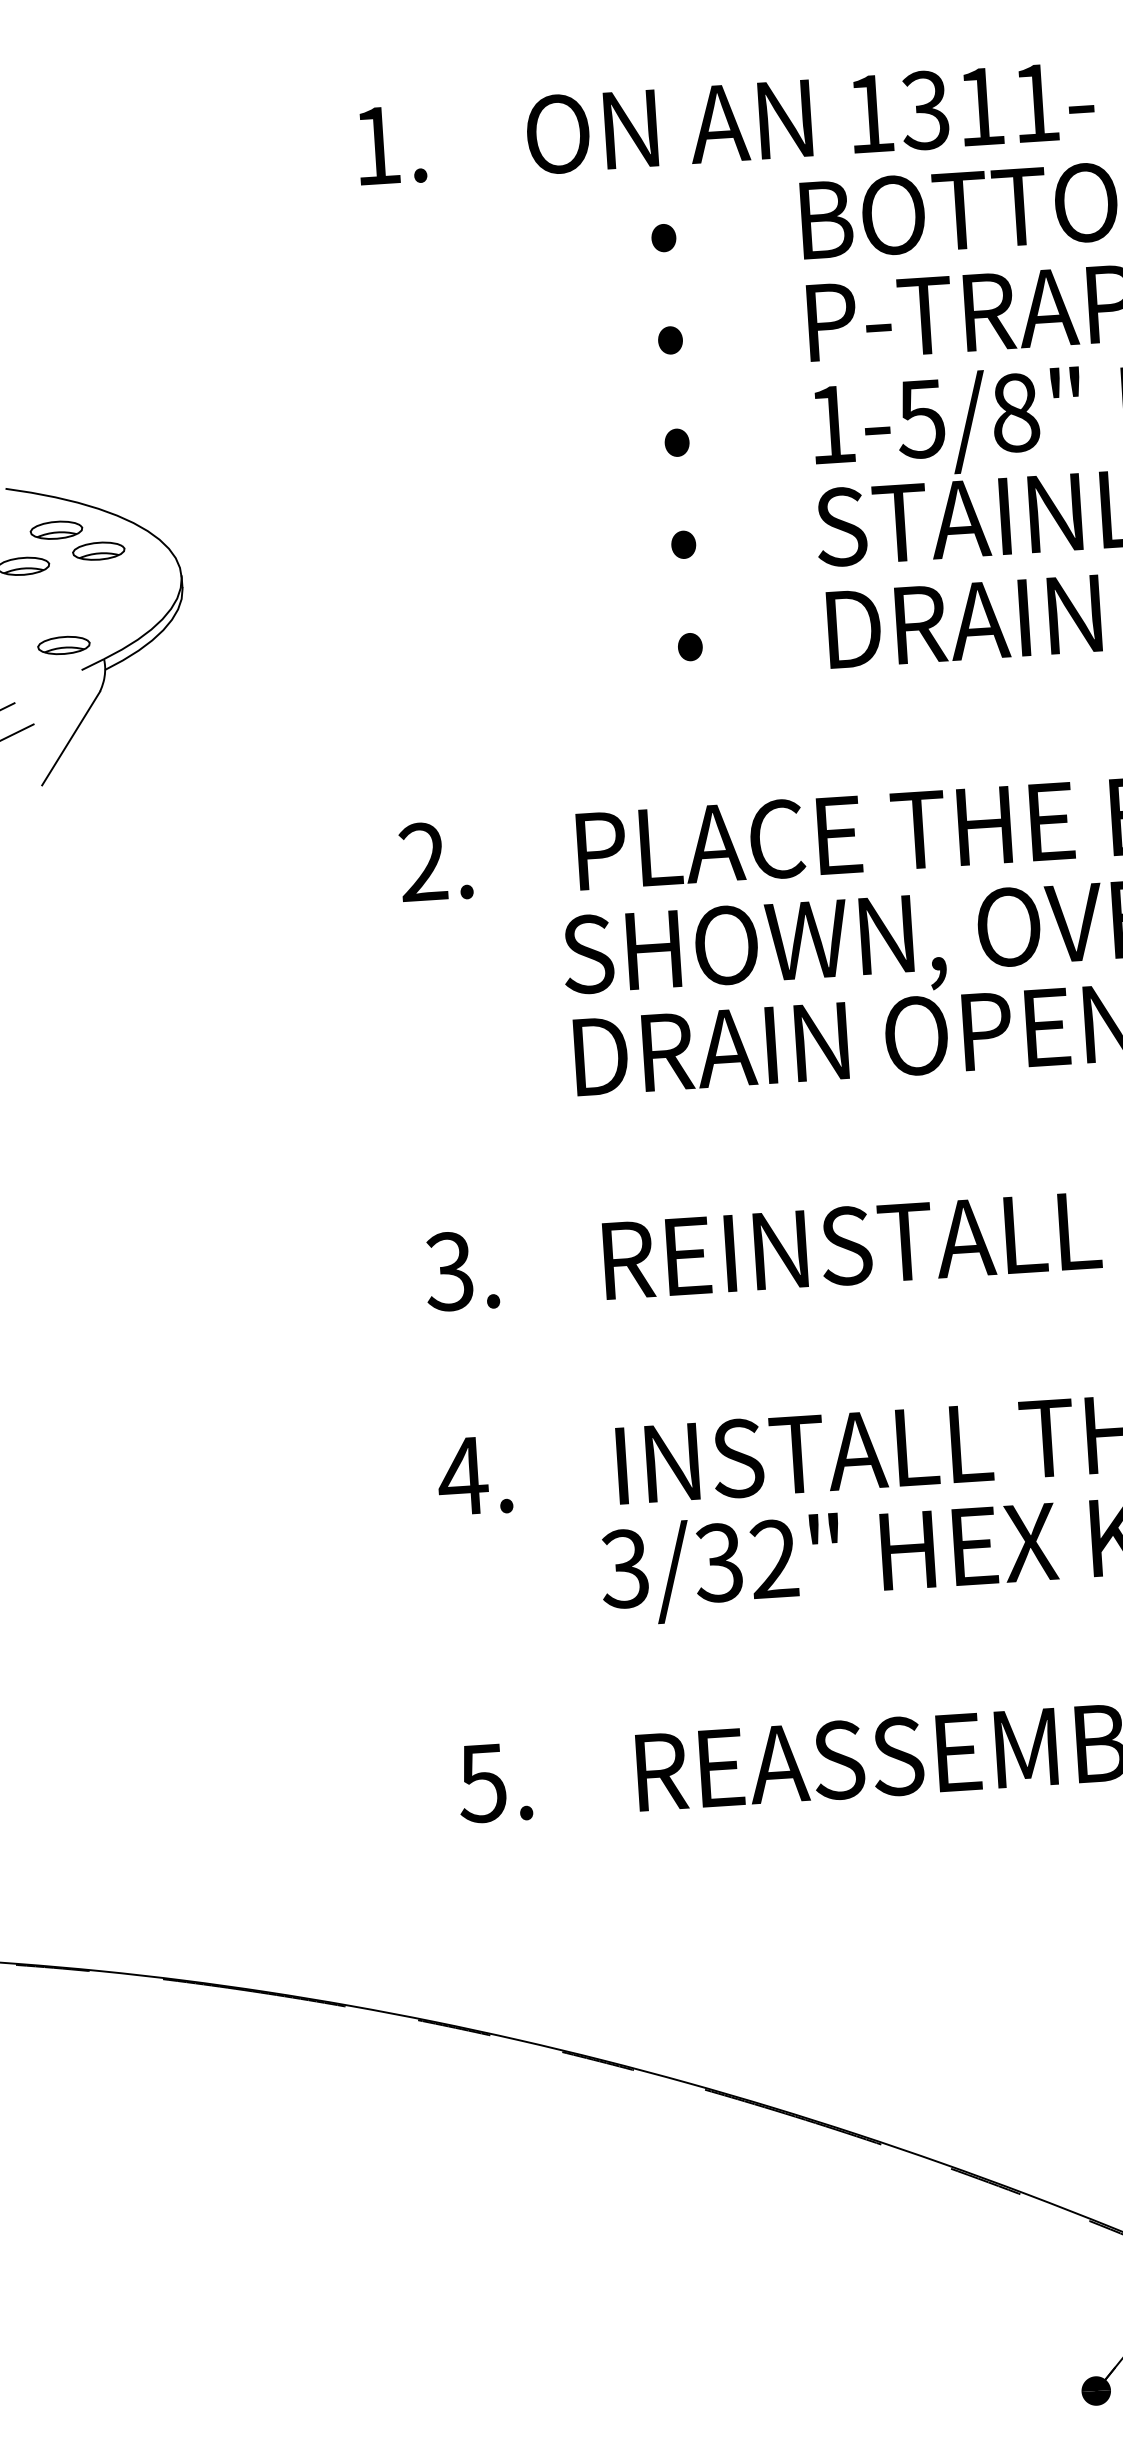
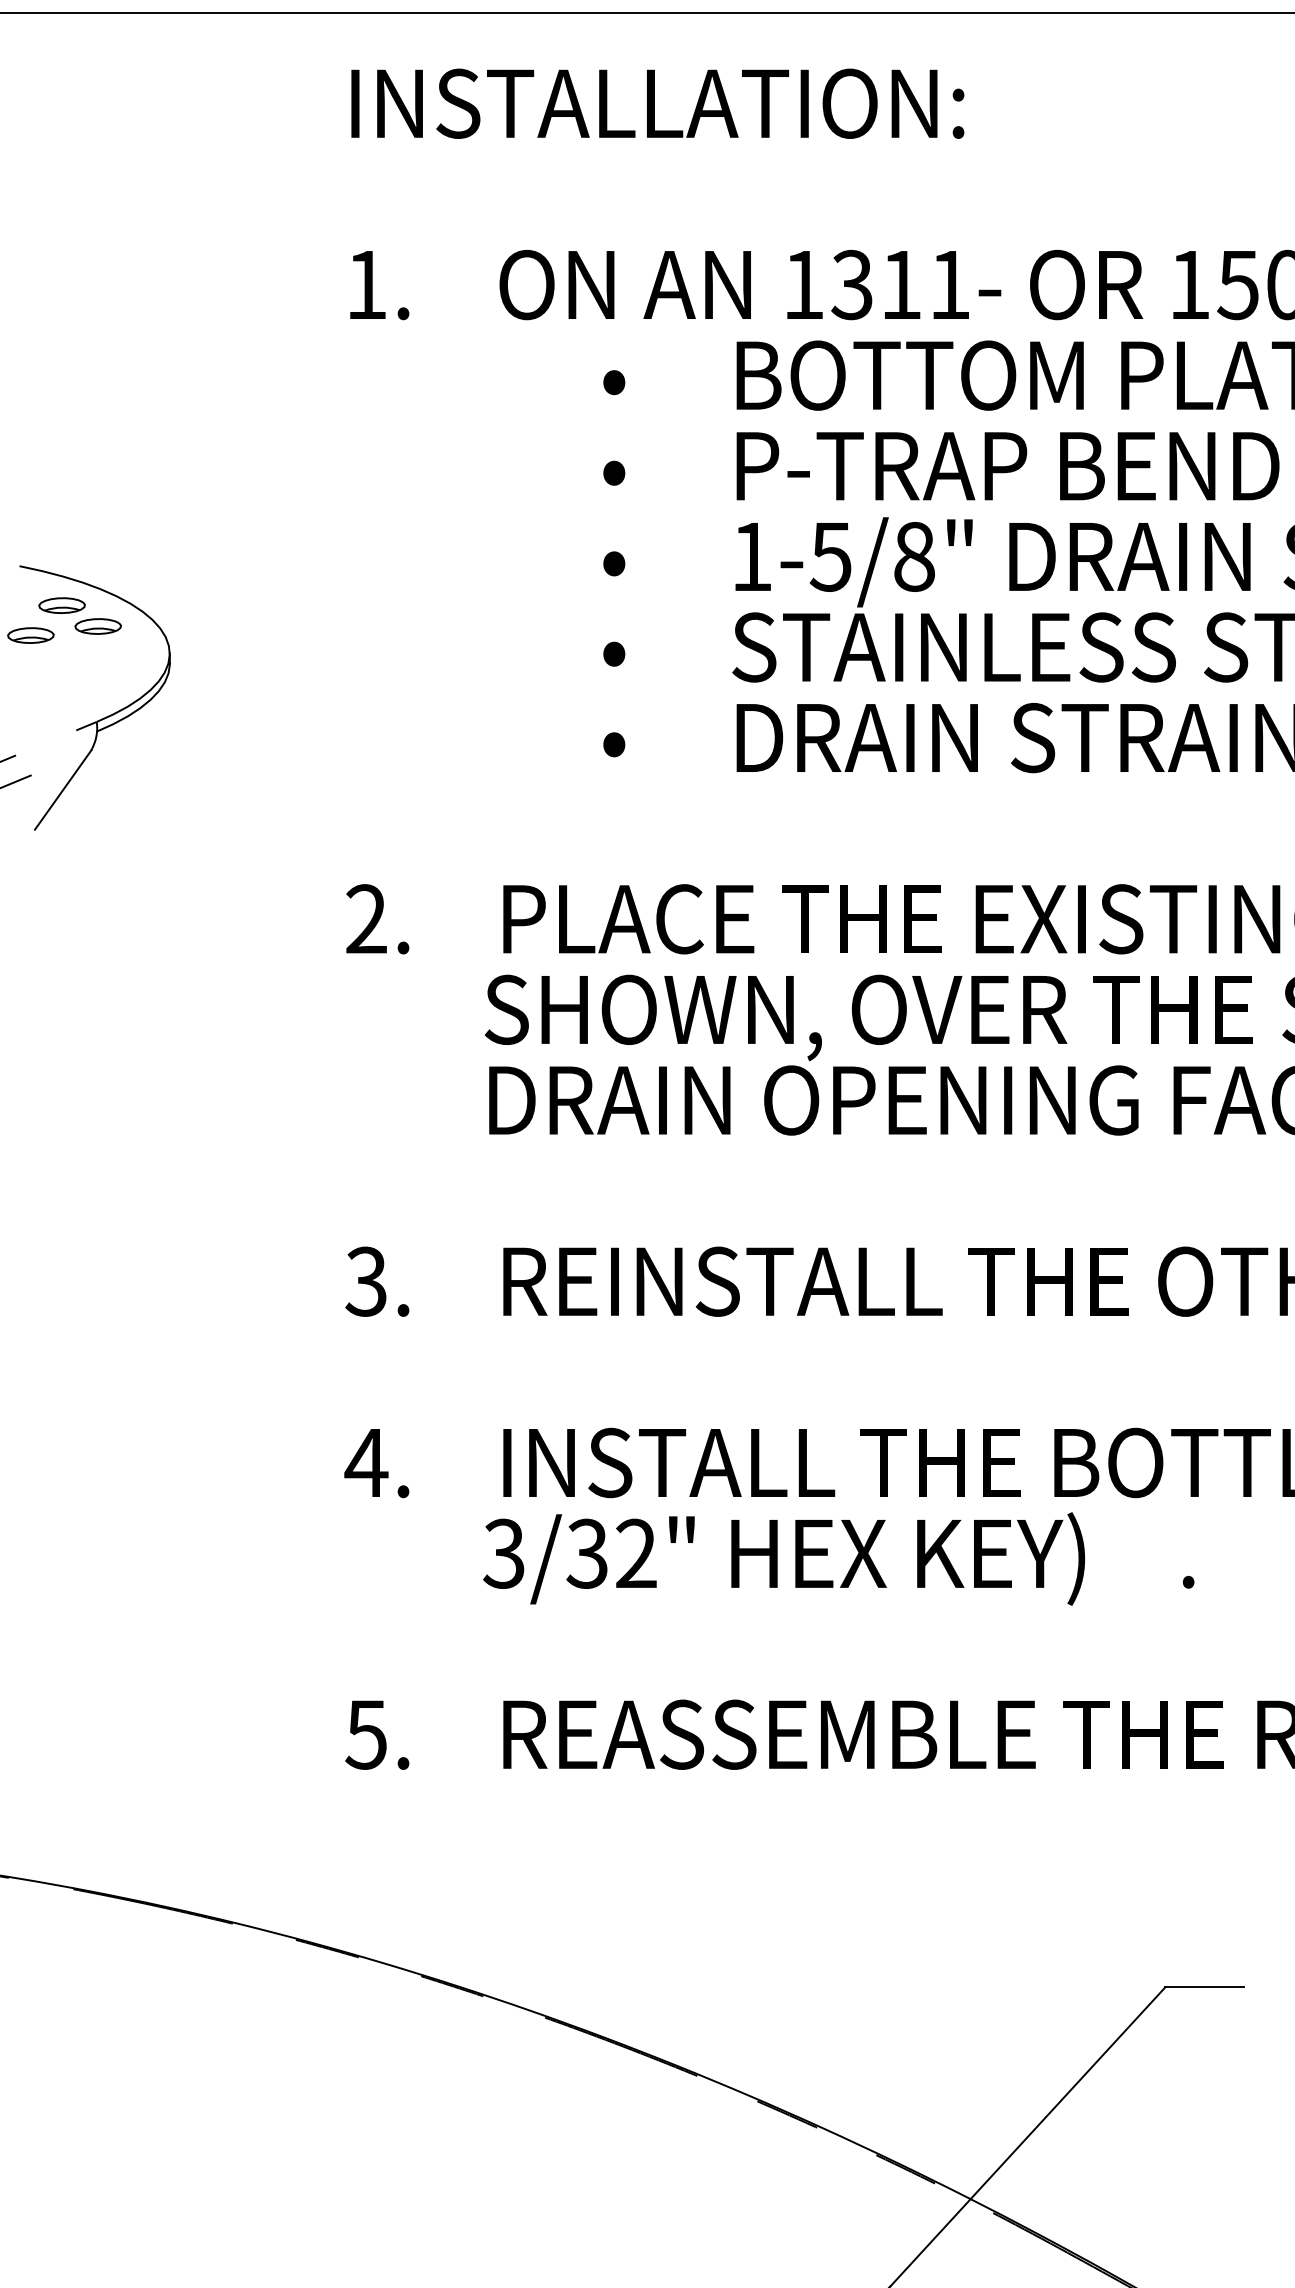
part: (63, 645) -> (61, 707), removed

